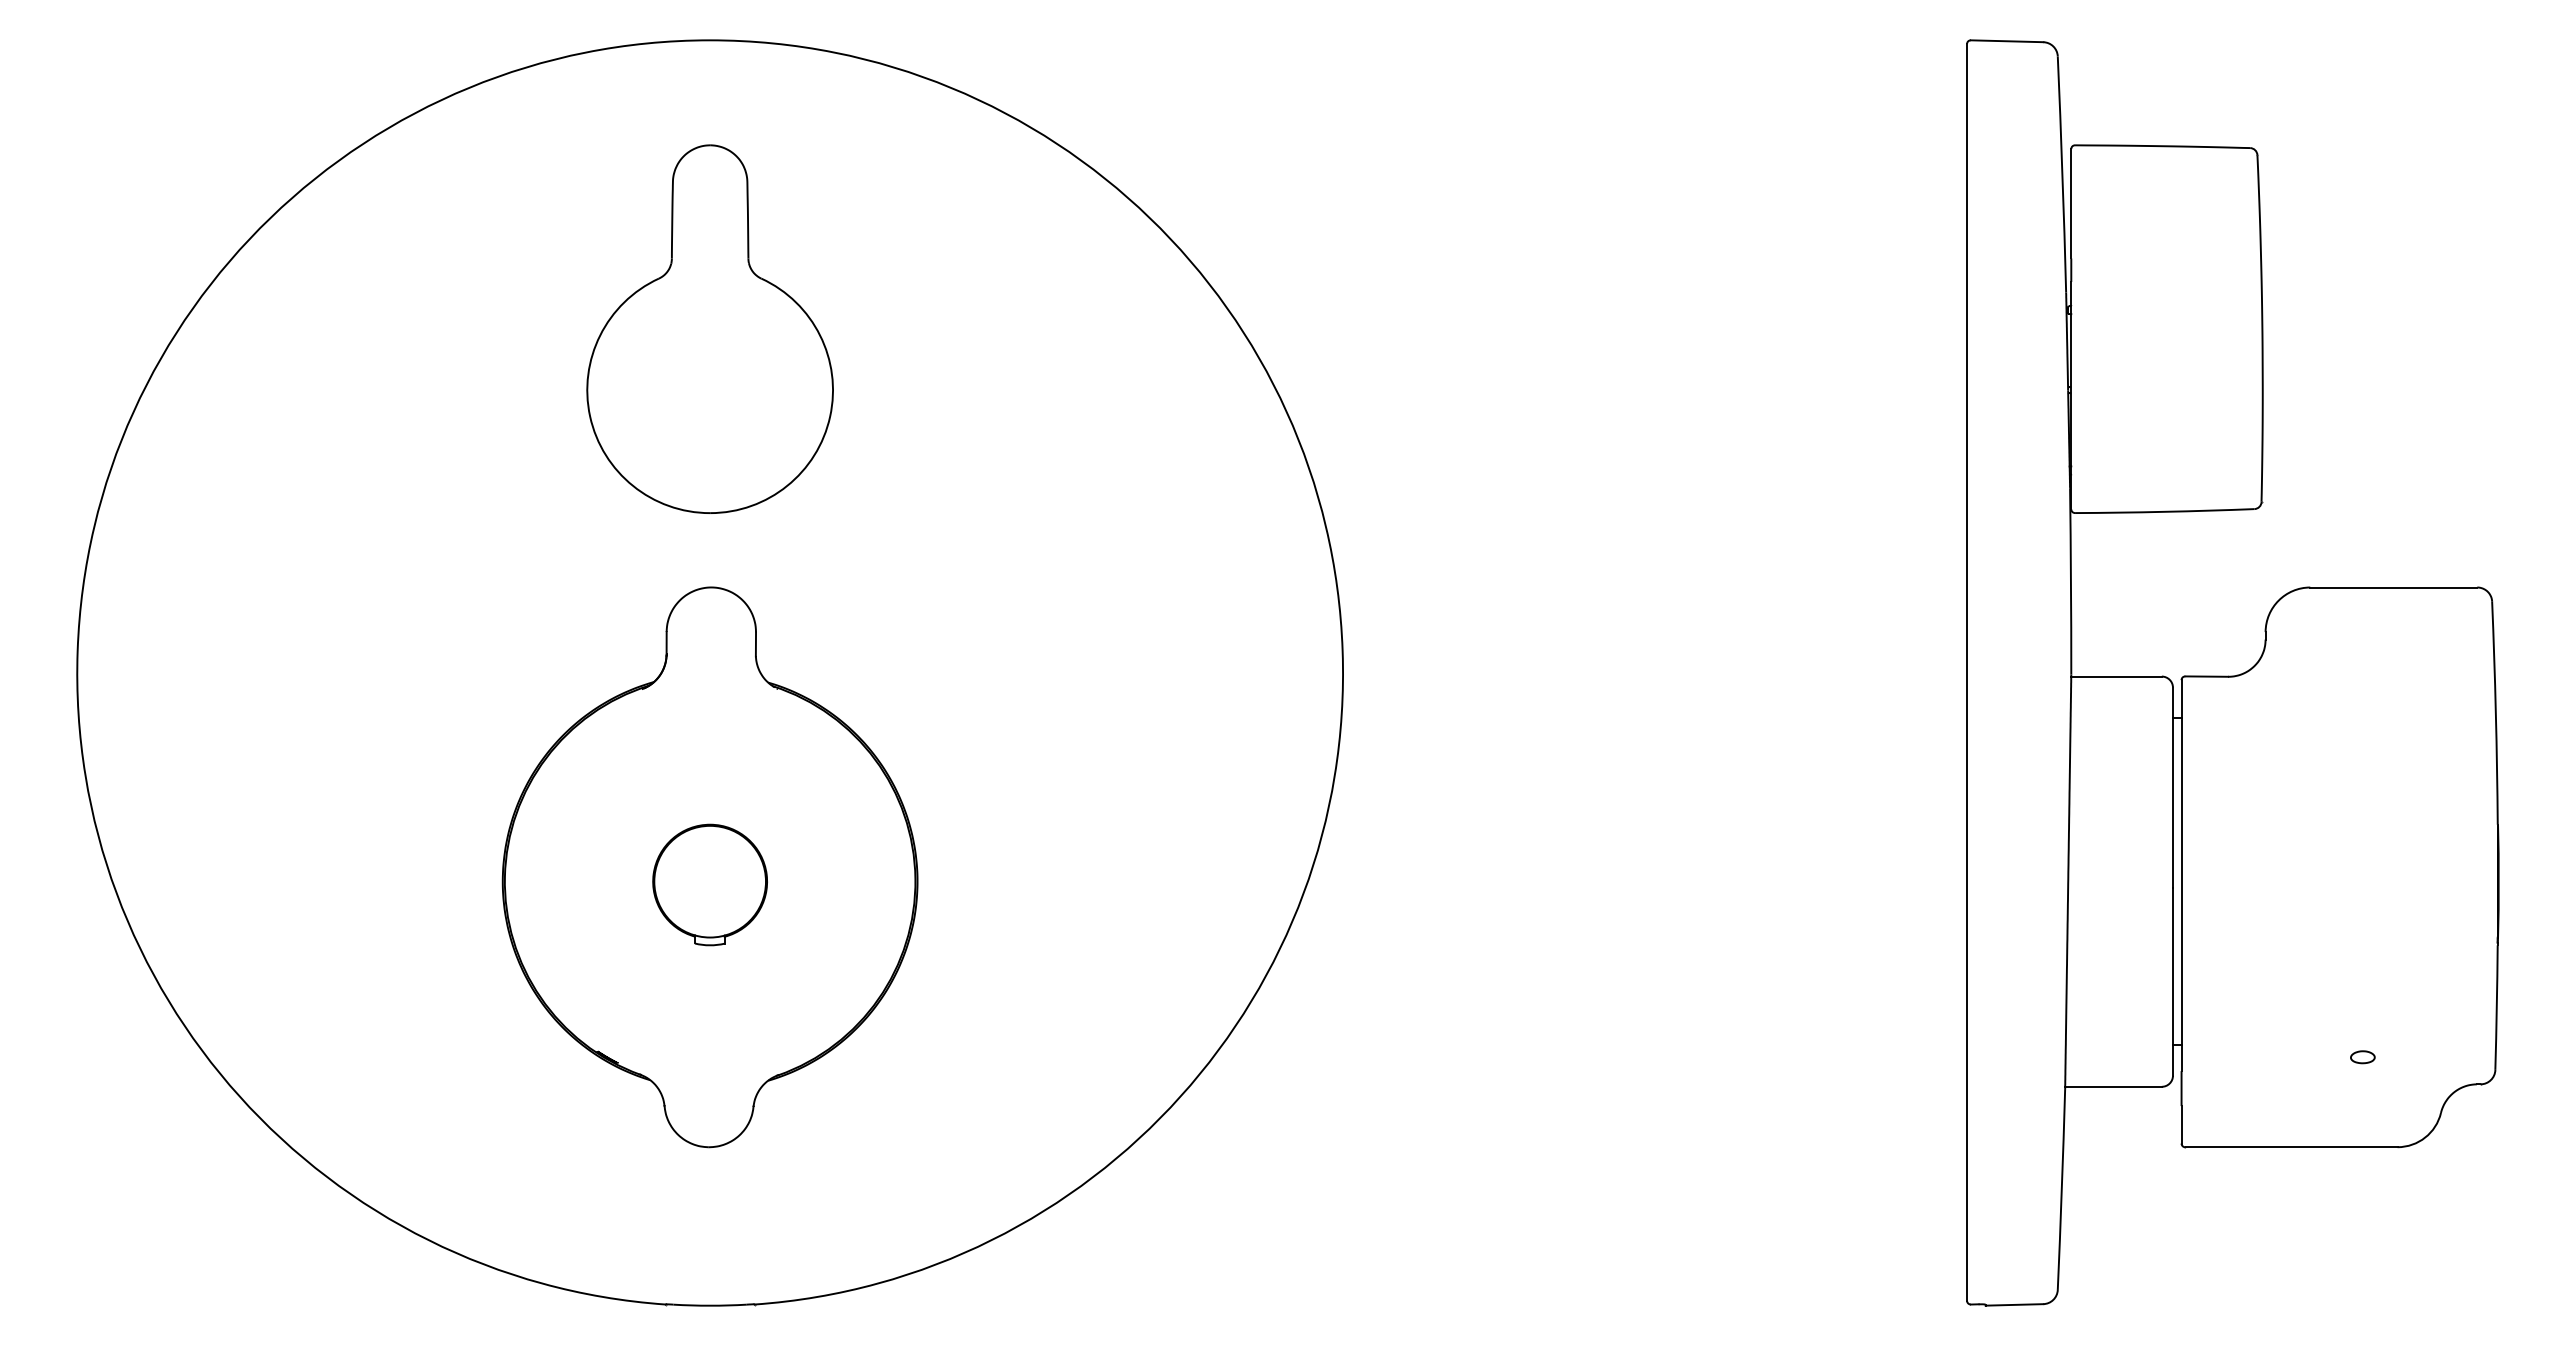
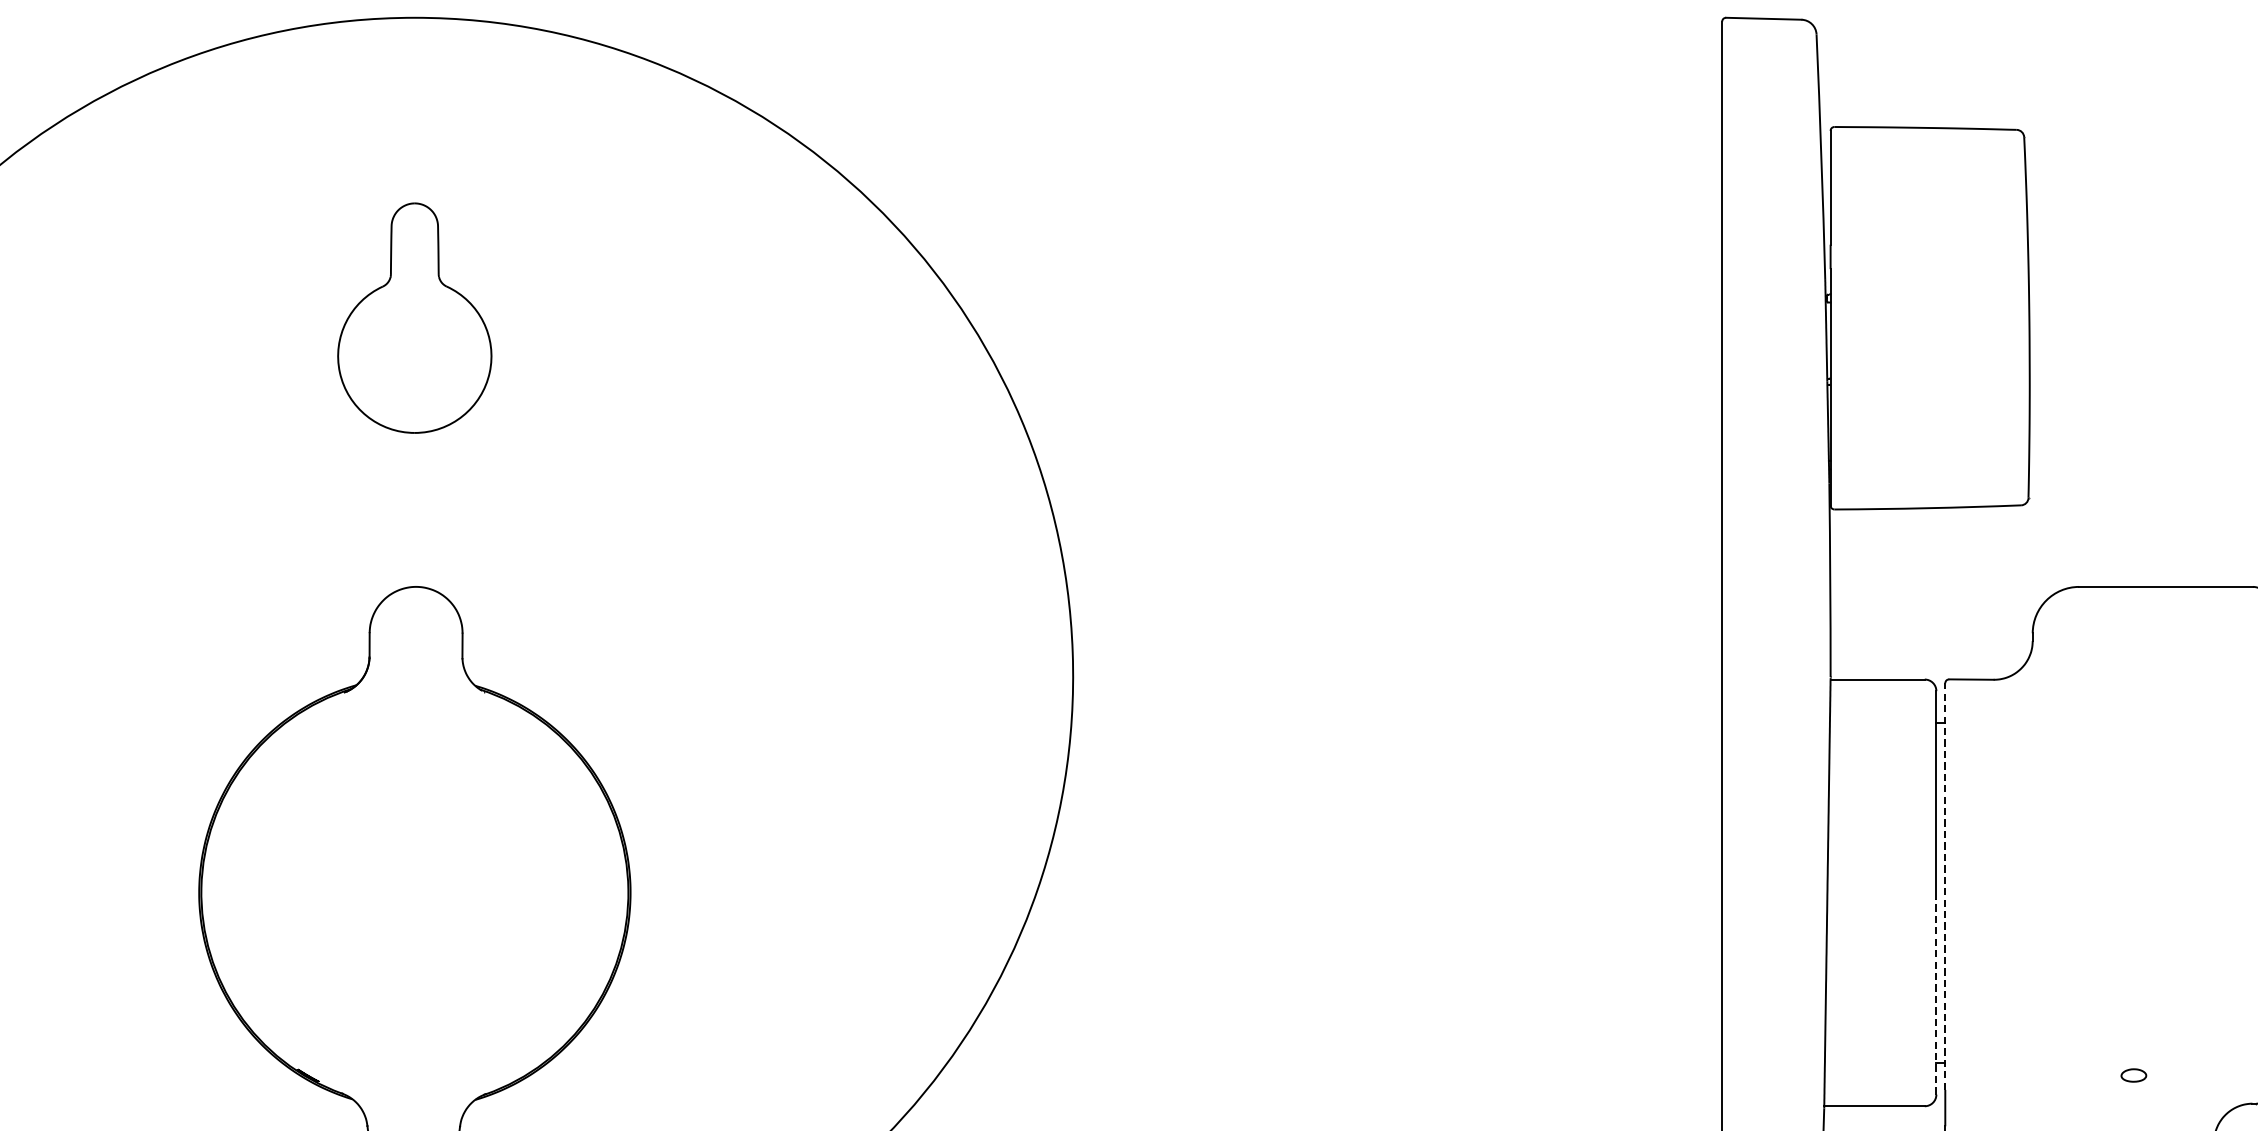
part: (709, 328) -> (414, 317), size x0.6
line: (2181, 875) -> (1945, 886), solid -> dashed
part: (709, 884) -> (414, 895), removed
line: (2172, 981) -> (1935, 996), solid -> dashed

